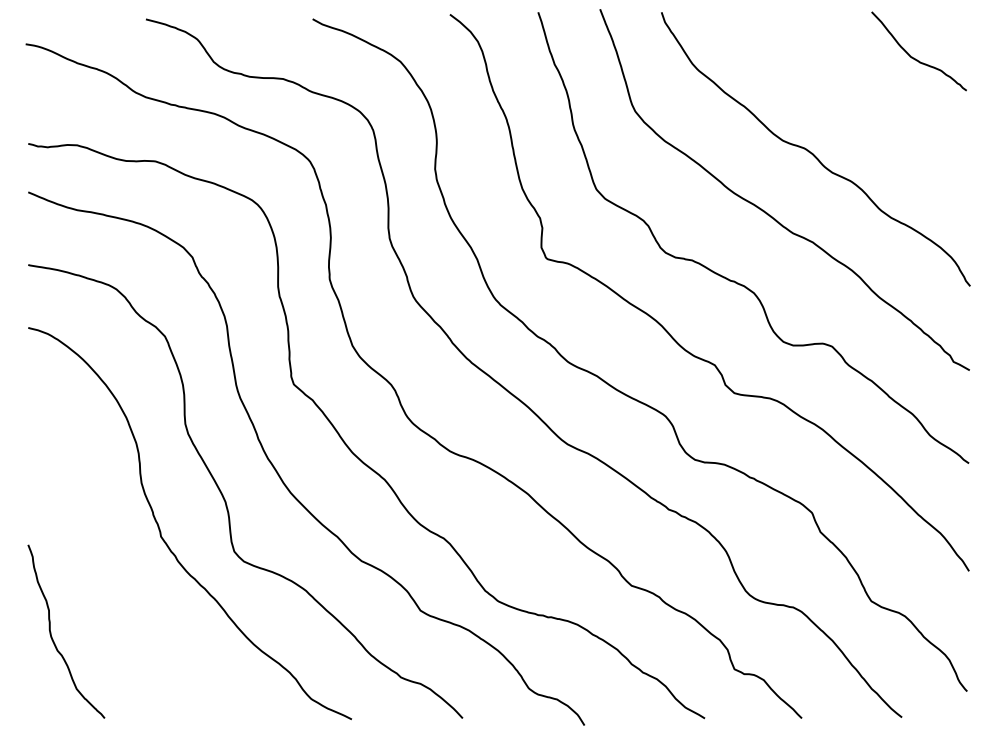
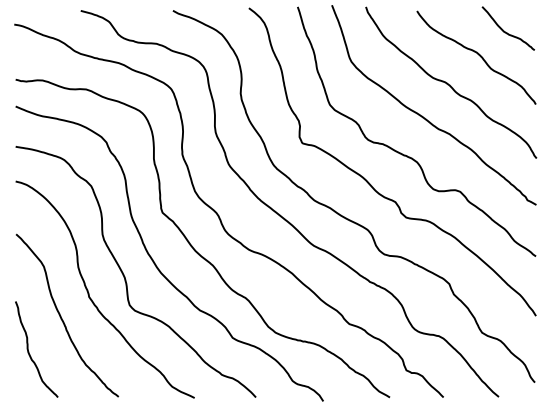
curve: (865, 100) -> (478, 55), added
curve: (112, 575) -> (62, 318), added

